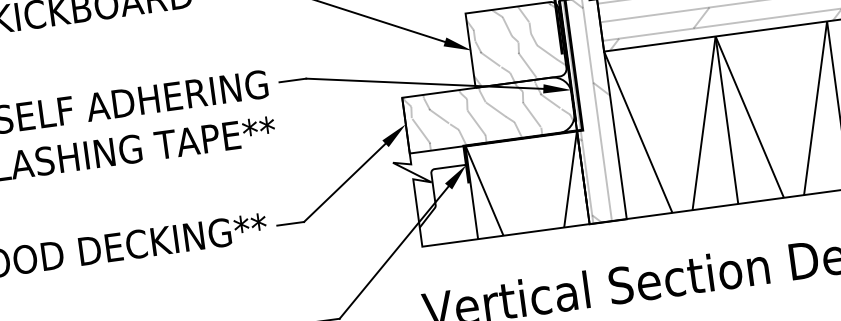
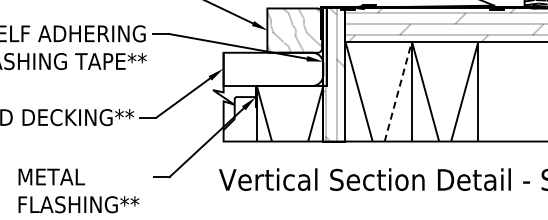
hatch: (488, 114) -> (272, 69), removed
line: (704, 123) -> (398, 91), solid -> dashed

